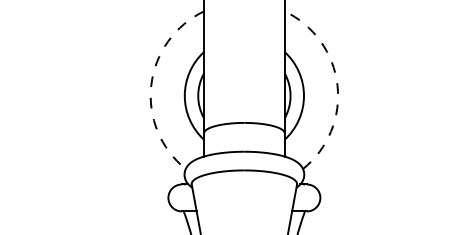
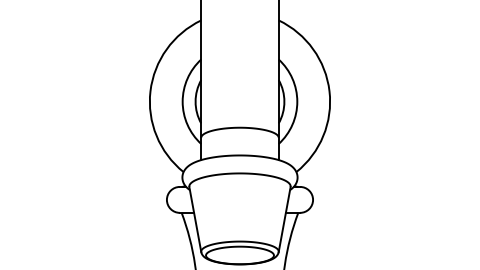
arc: (151, 85) -> (150, 91), dashed -> solid
arc: (337, 85) -> (329, 91), dashed -> solid

